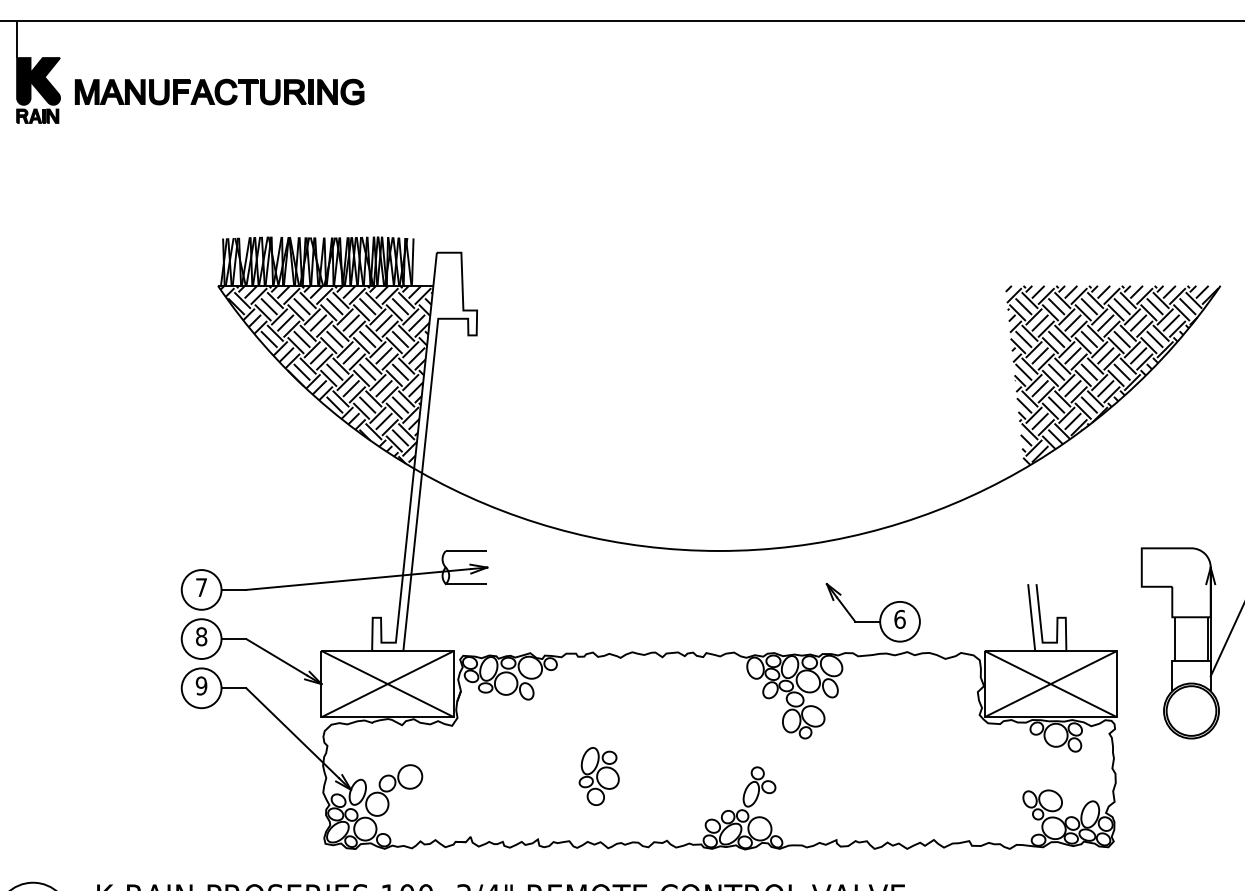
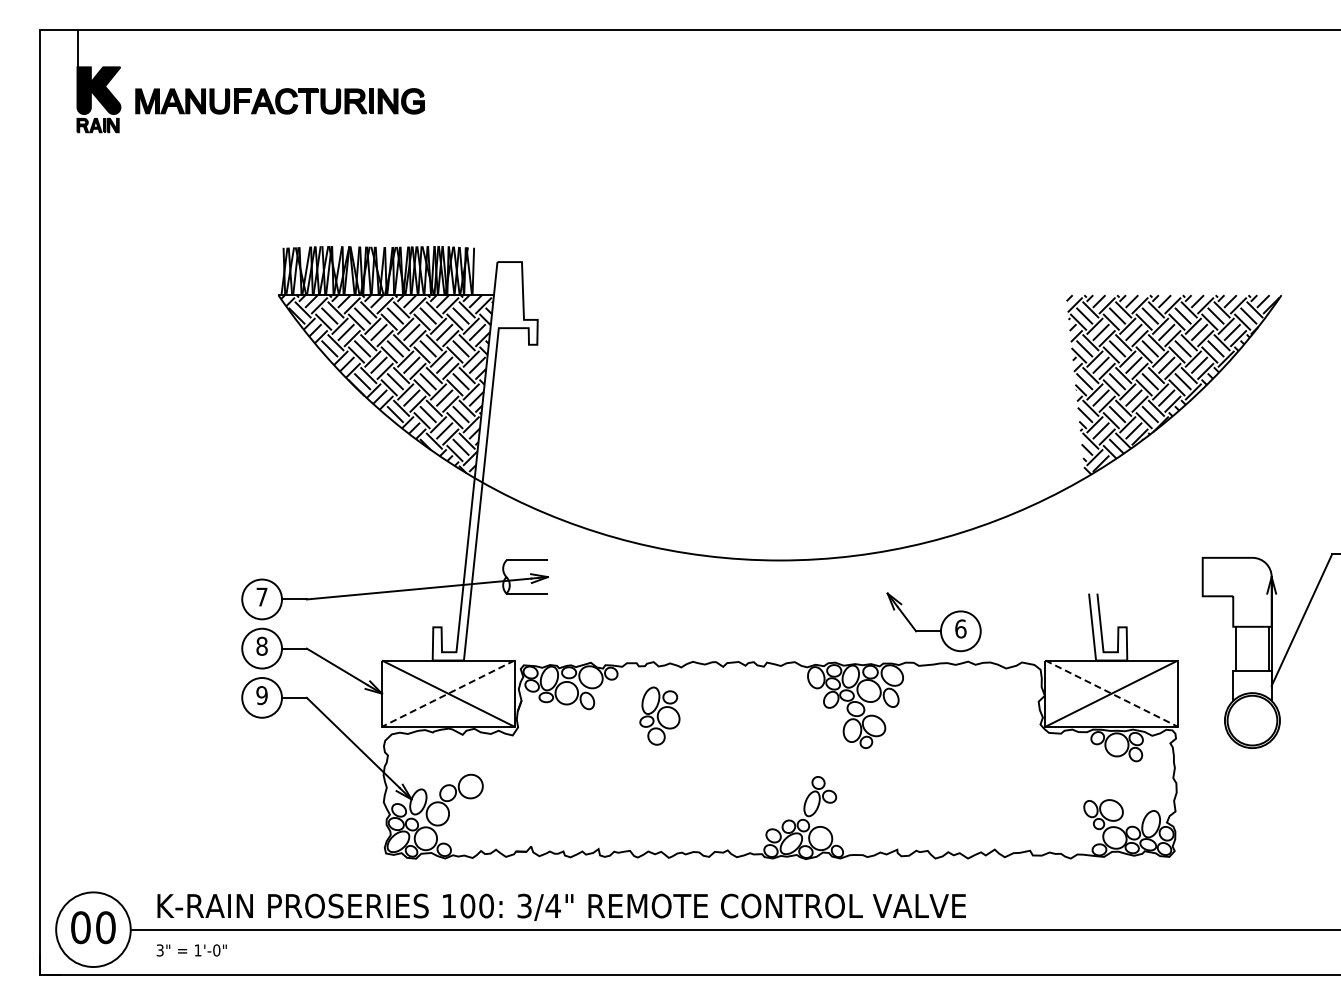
line: (386, 683) -> (447, 693), solid -> dashed
line: (1051, 683) -> (1112, 693), solid -> dashed
part: (598, 775) -> (659, 715), moved

